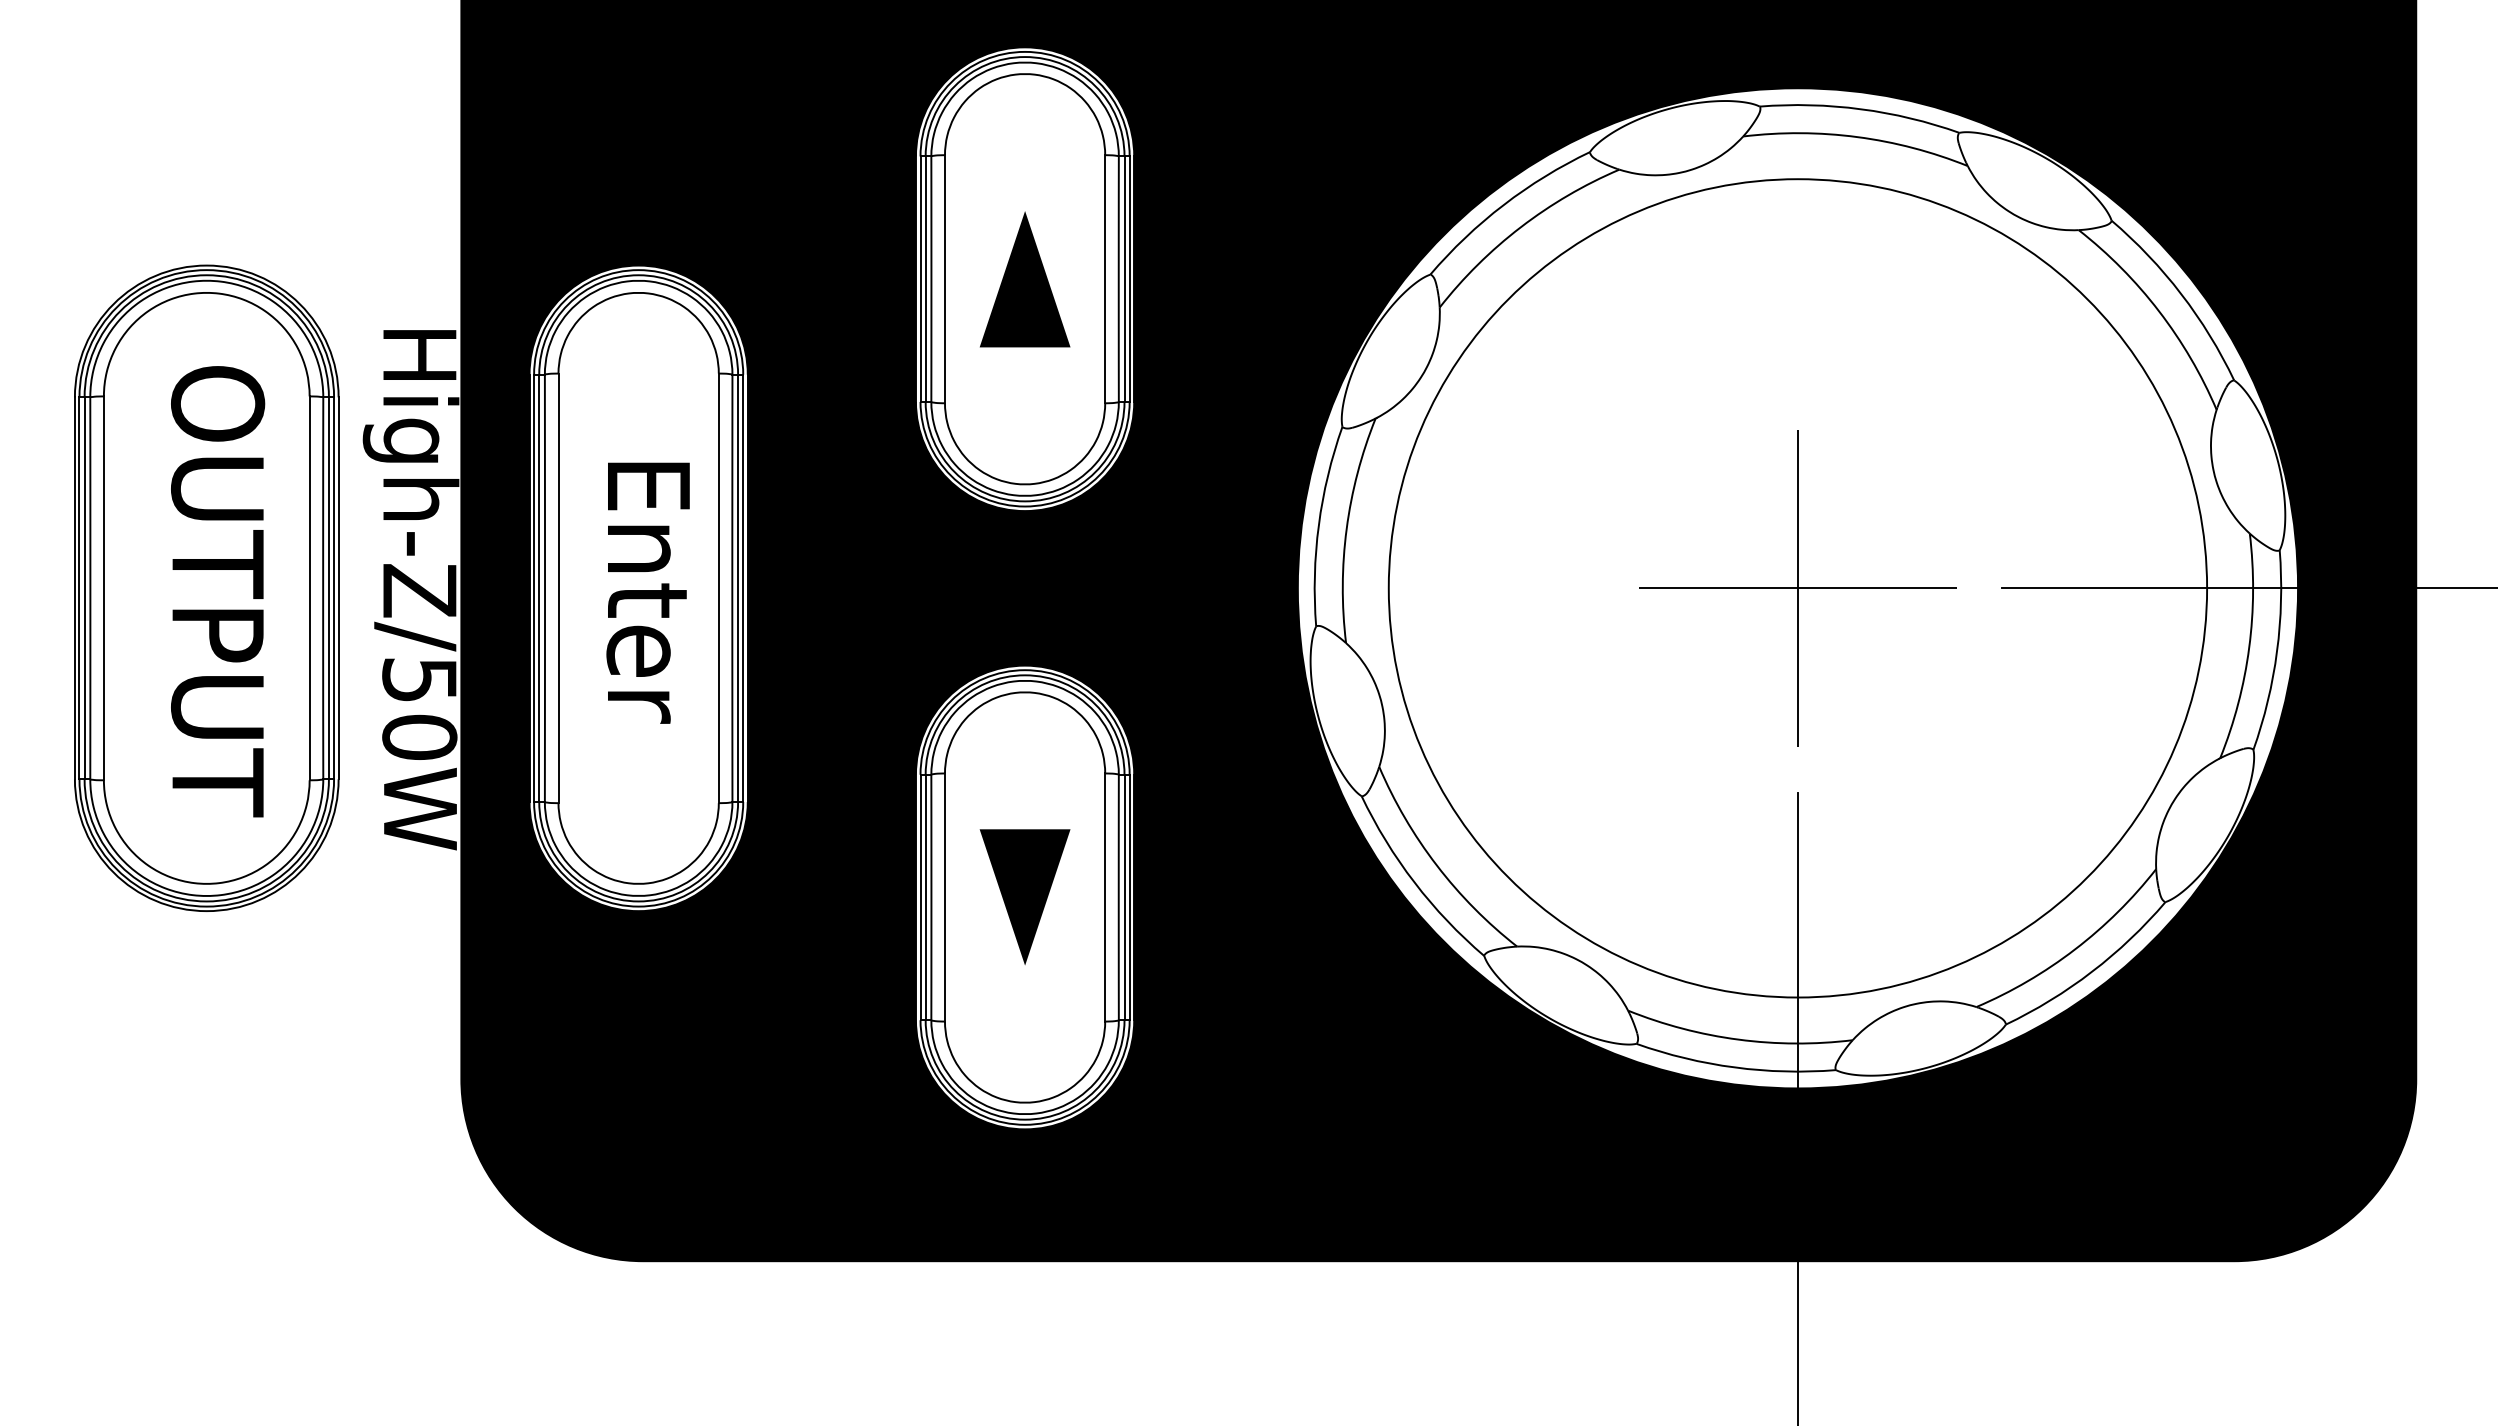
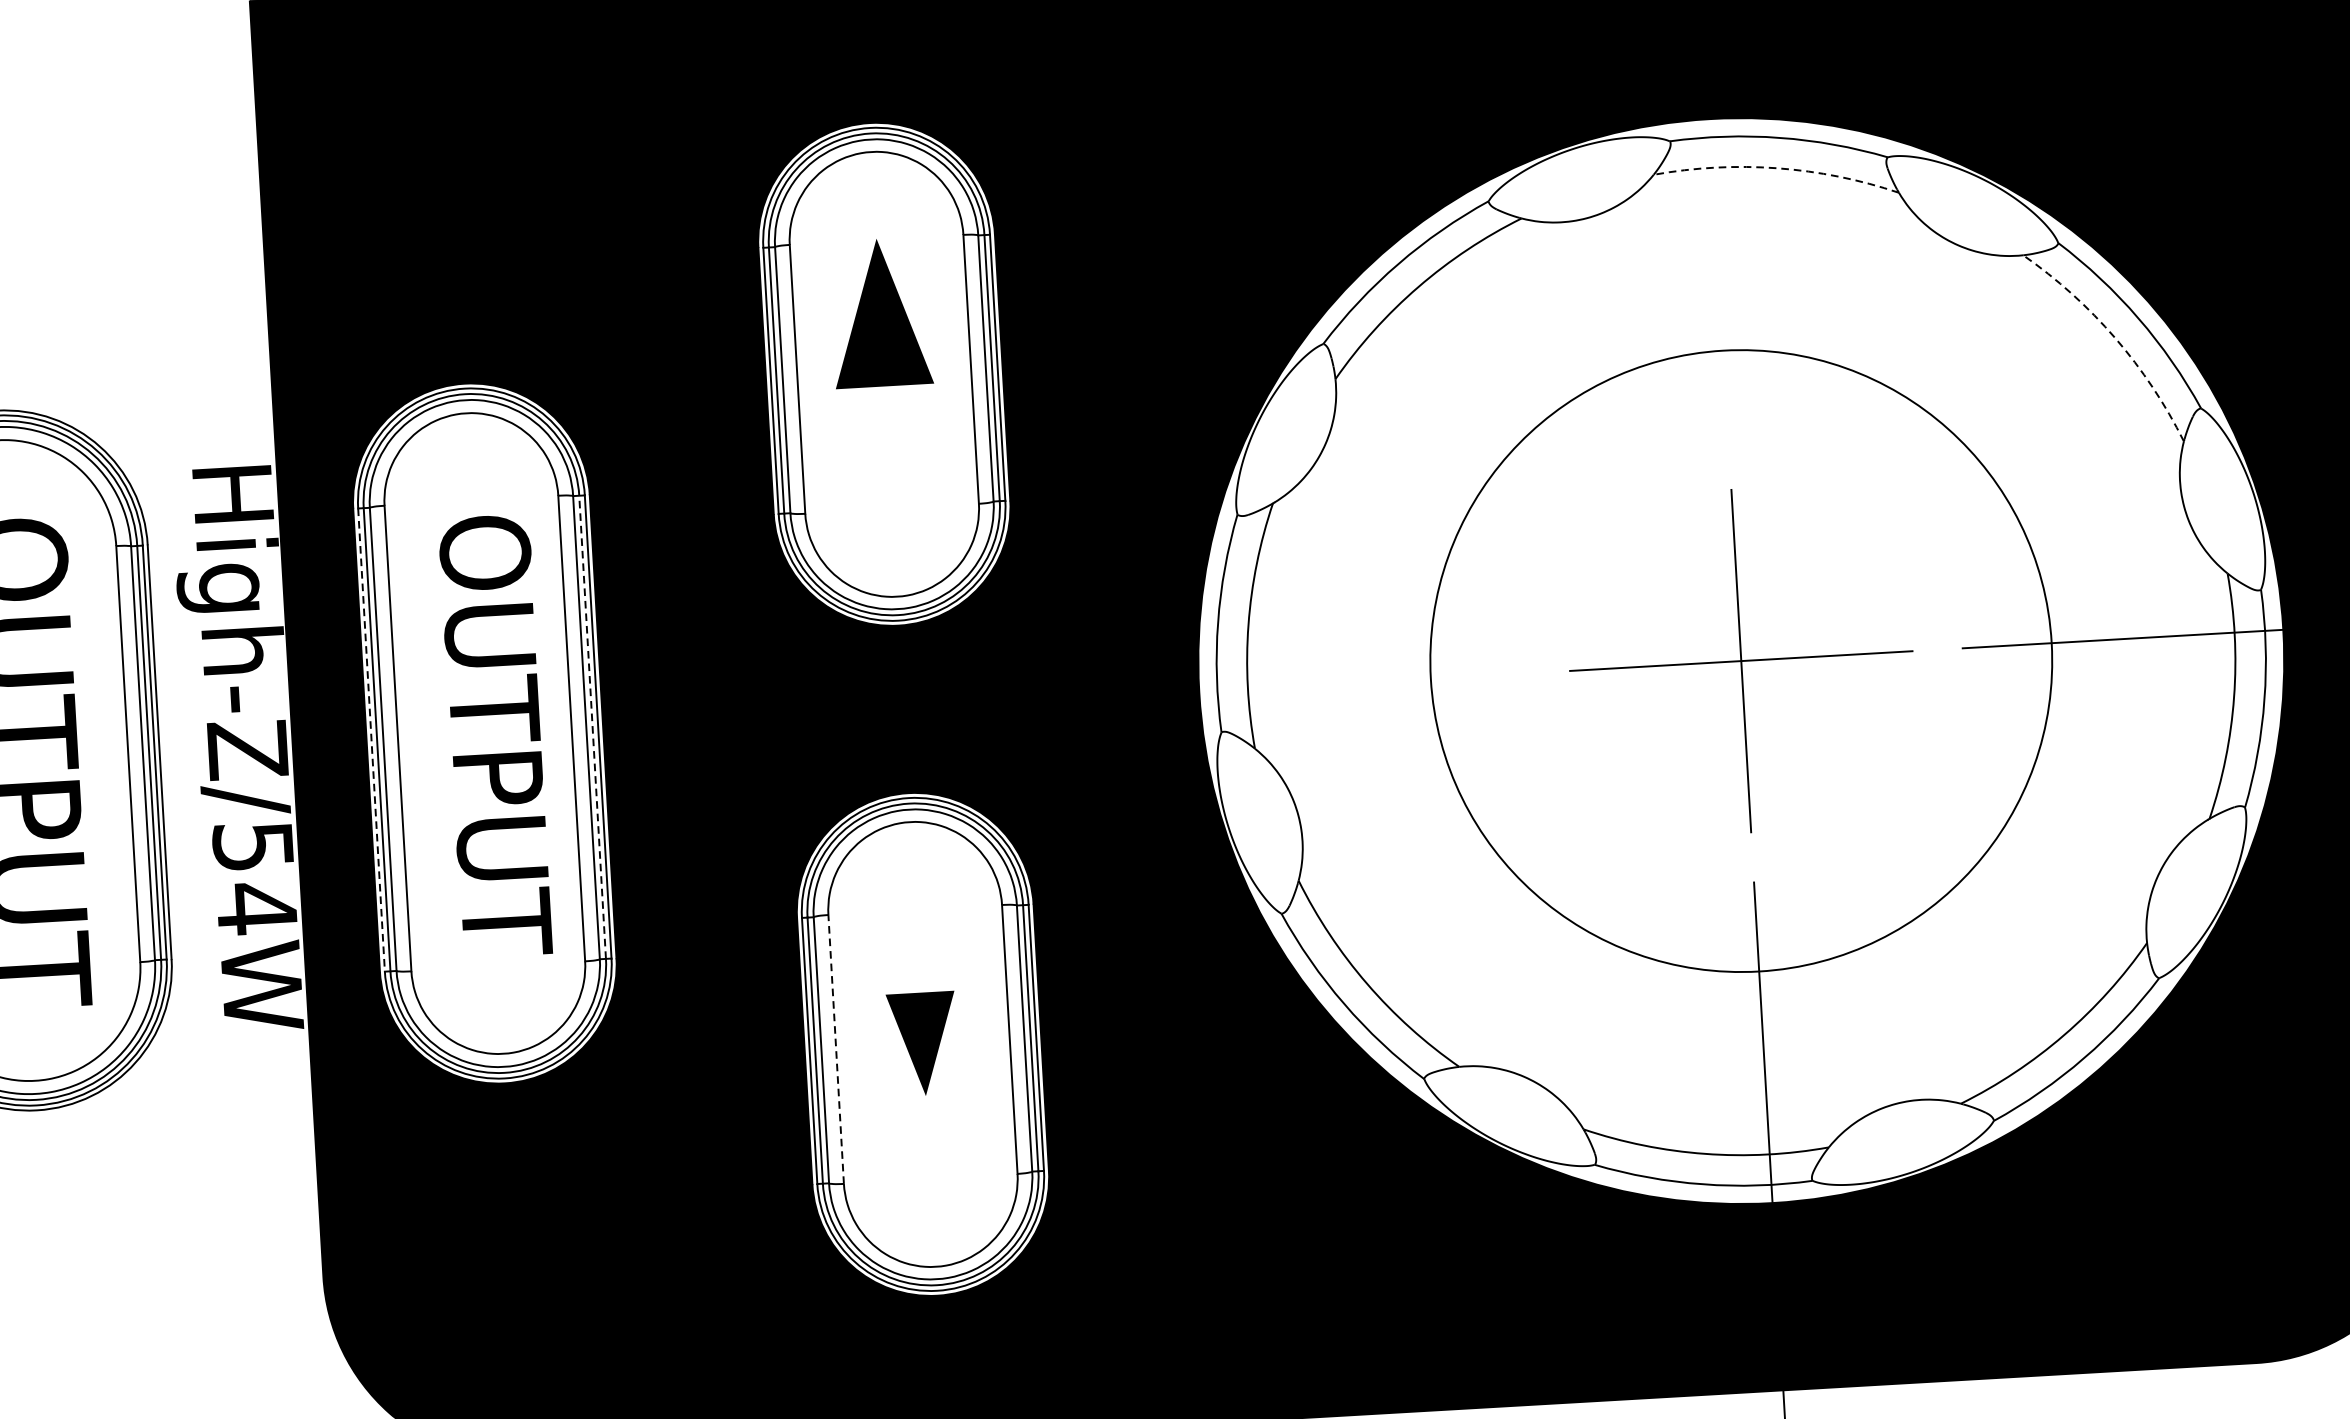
arc: (1857, 137) -> (1777, 168), solid -> dashed
part: (1024, 279) -> (880, 312), moved
arc: (2159, 311) -> (2115, 338), solid -> dashed
line: (534, 588) -> (371, 740), solid -> dashed
line: (738, 588) -> (593, 727), solid -> dashed
circle: (1797, 588) -> (1740, 661), size x0.7
text: (648, 591) -> (495, 736), Enter -> OUTPUT
text: (419, 736) -> (256, 907), High-Z/50 -> High-Z/54
line: (944, 897) -> (835, 1049), solid -> dashed
part: (1024, 897) -> (922, 1044), size x0.7

